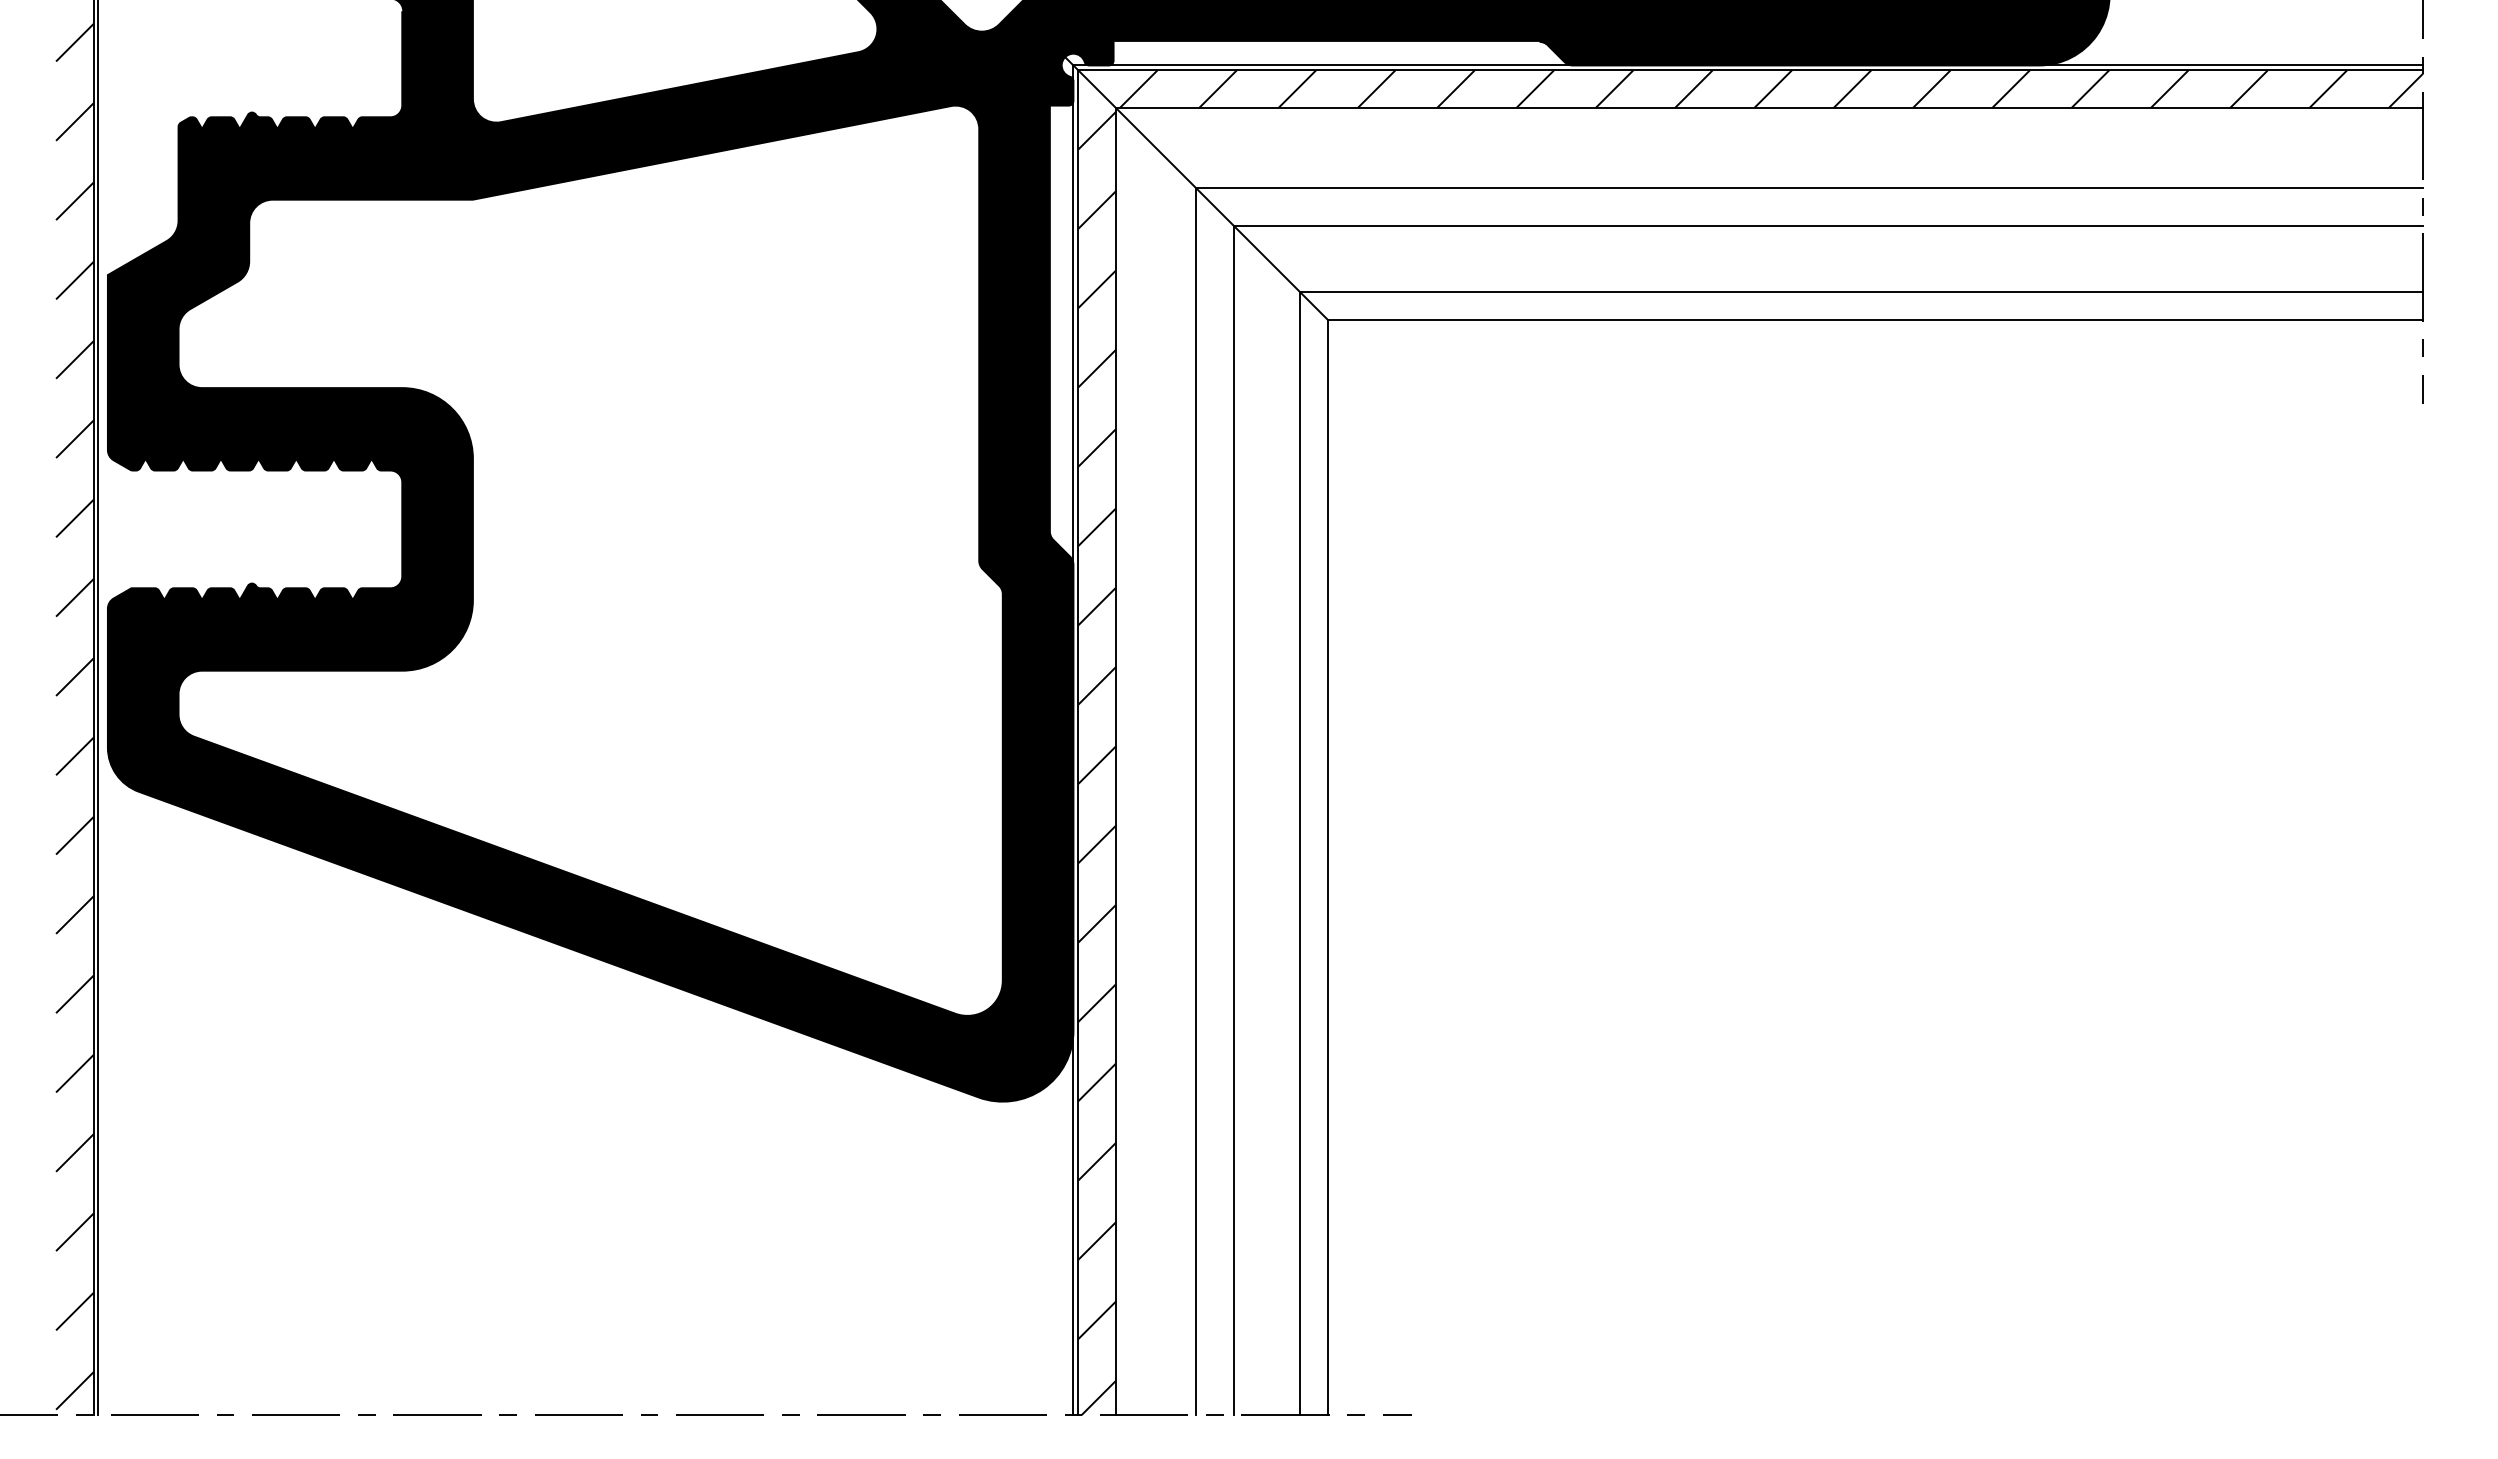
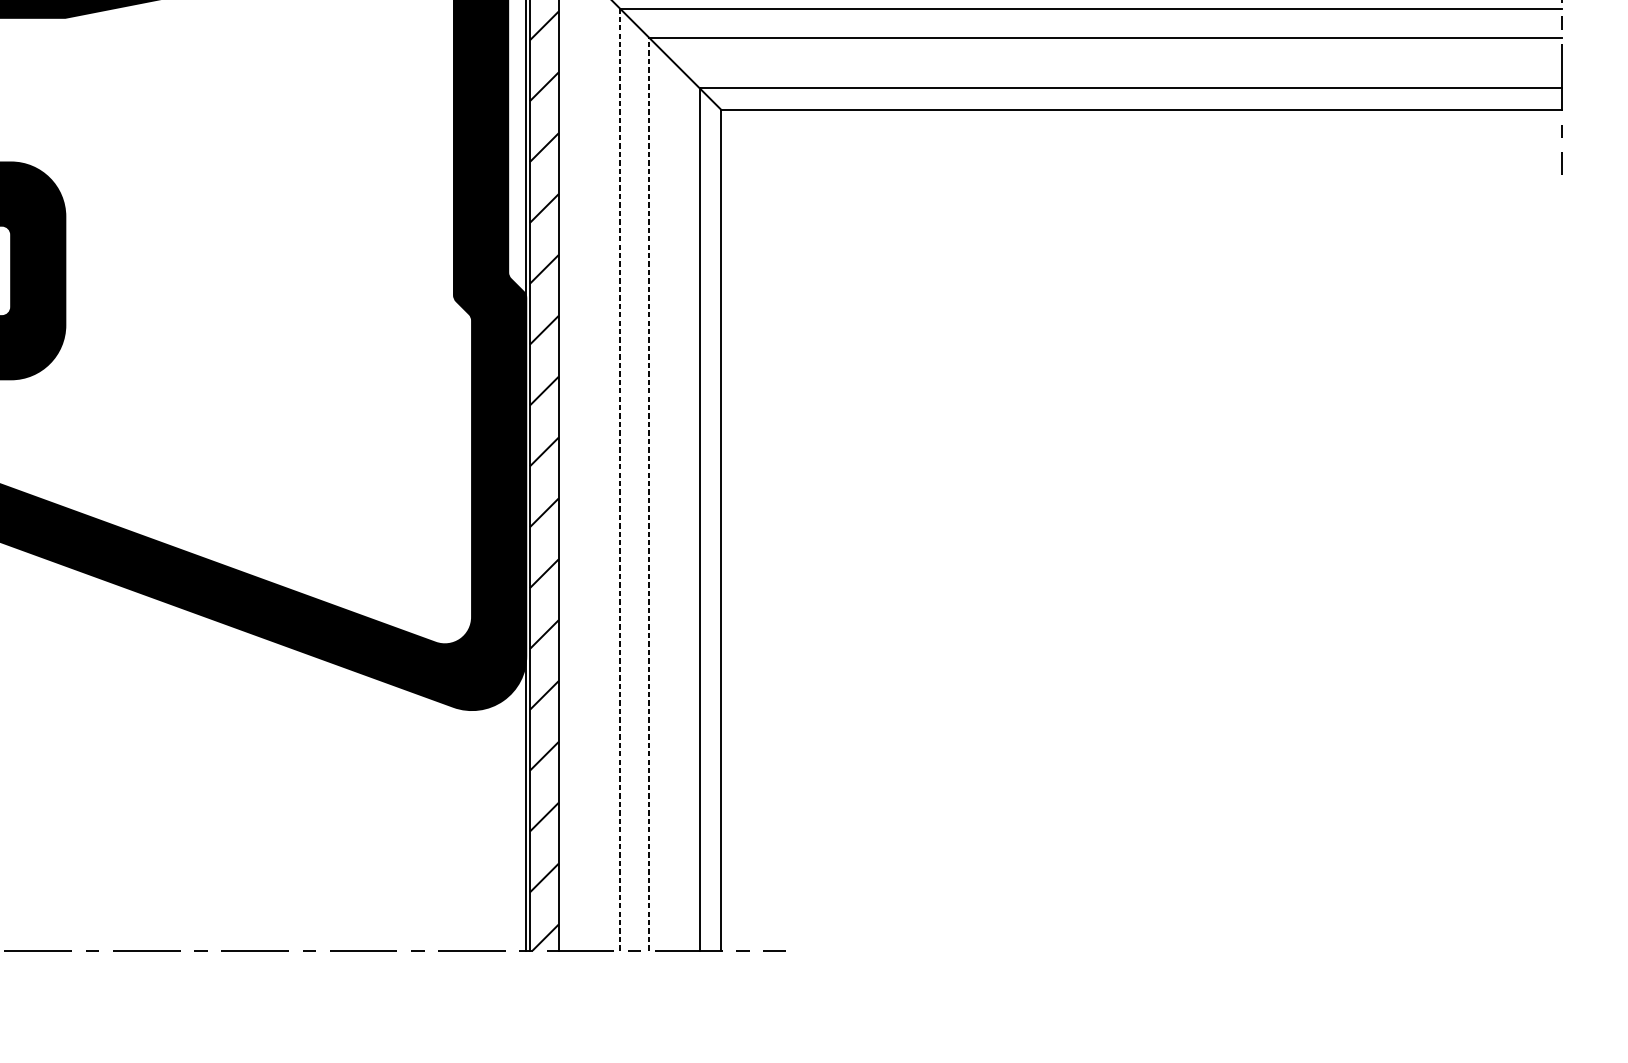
line: (1195, 801) -> (619, 479), solid -> dashed
line: (1233, 820) -> (649, 494), solid -> dashed

